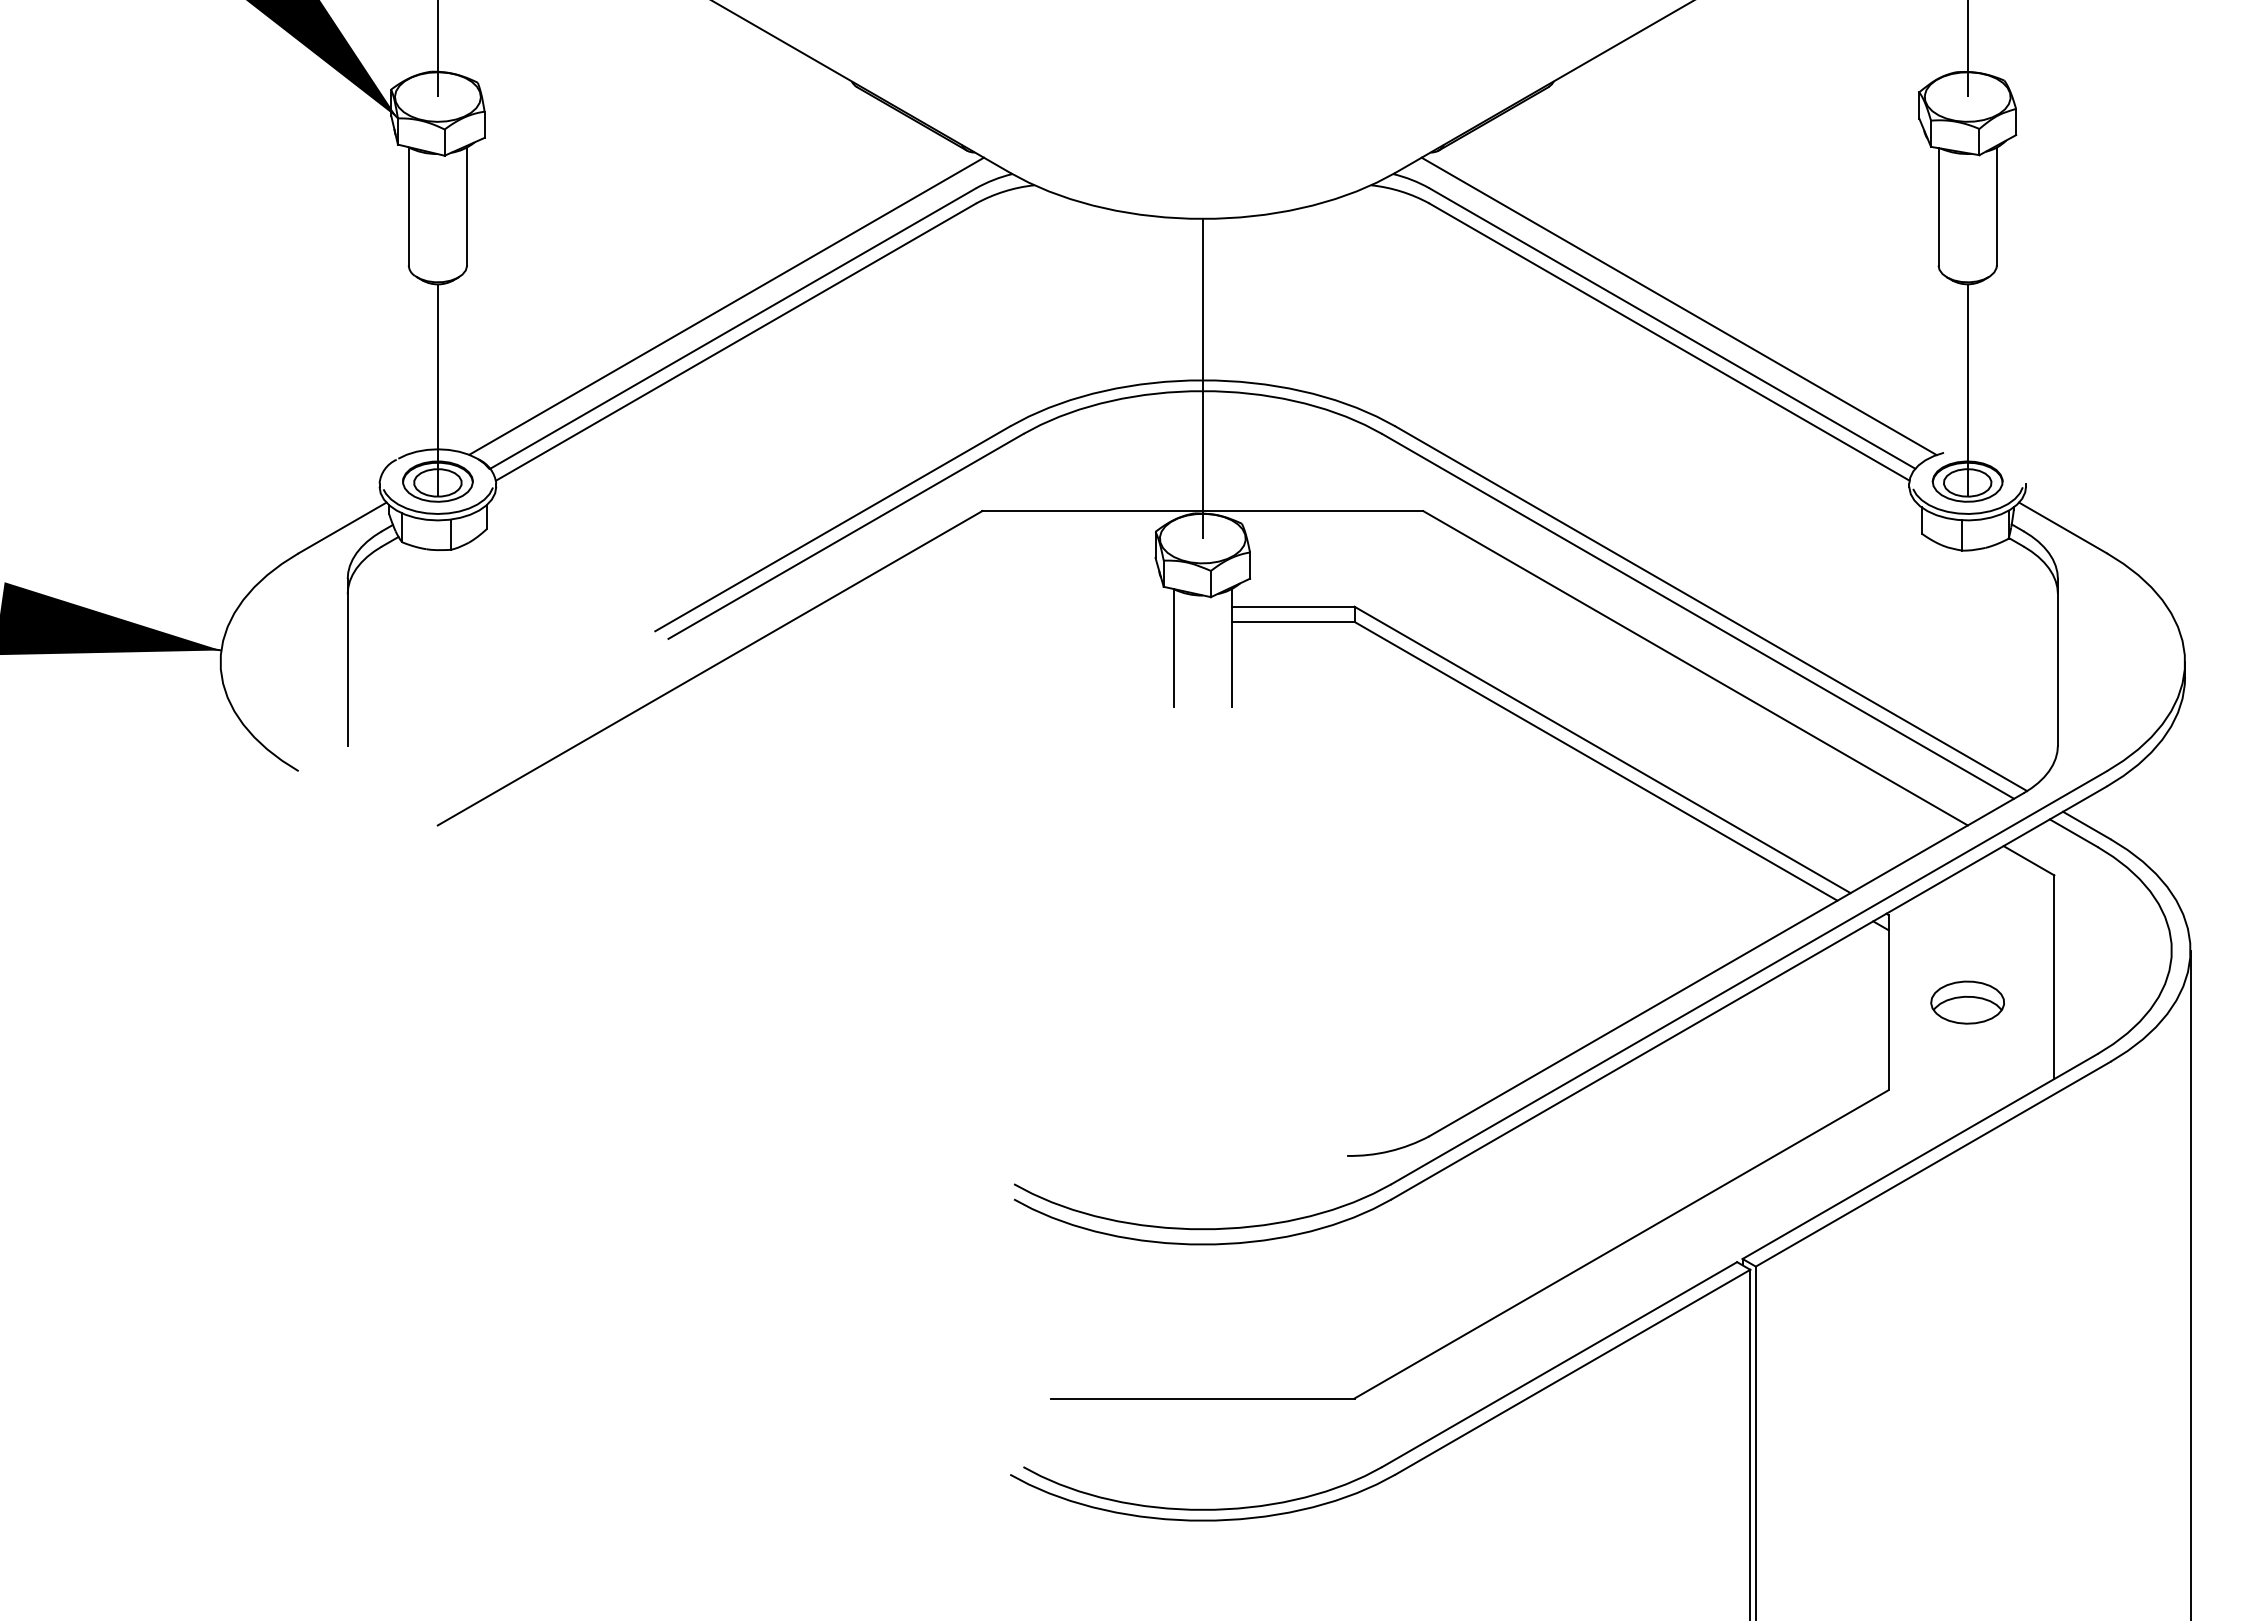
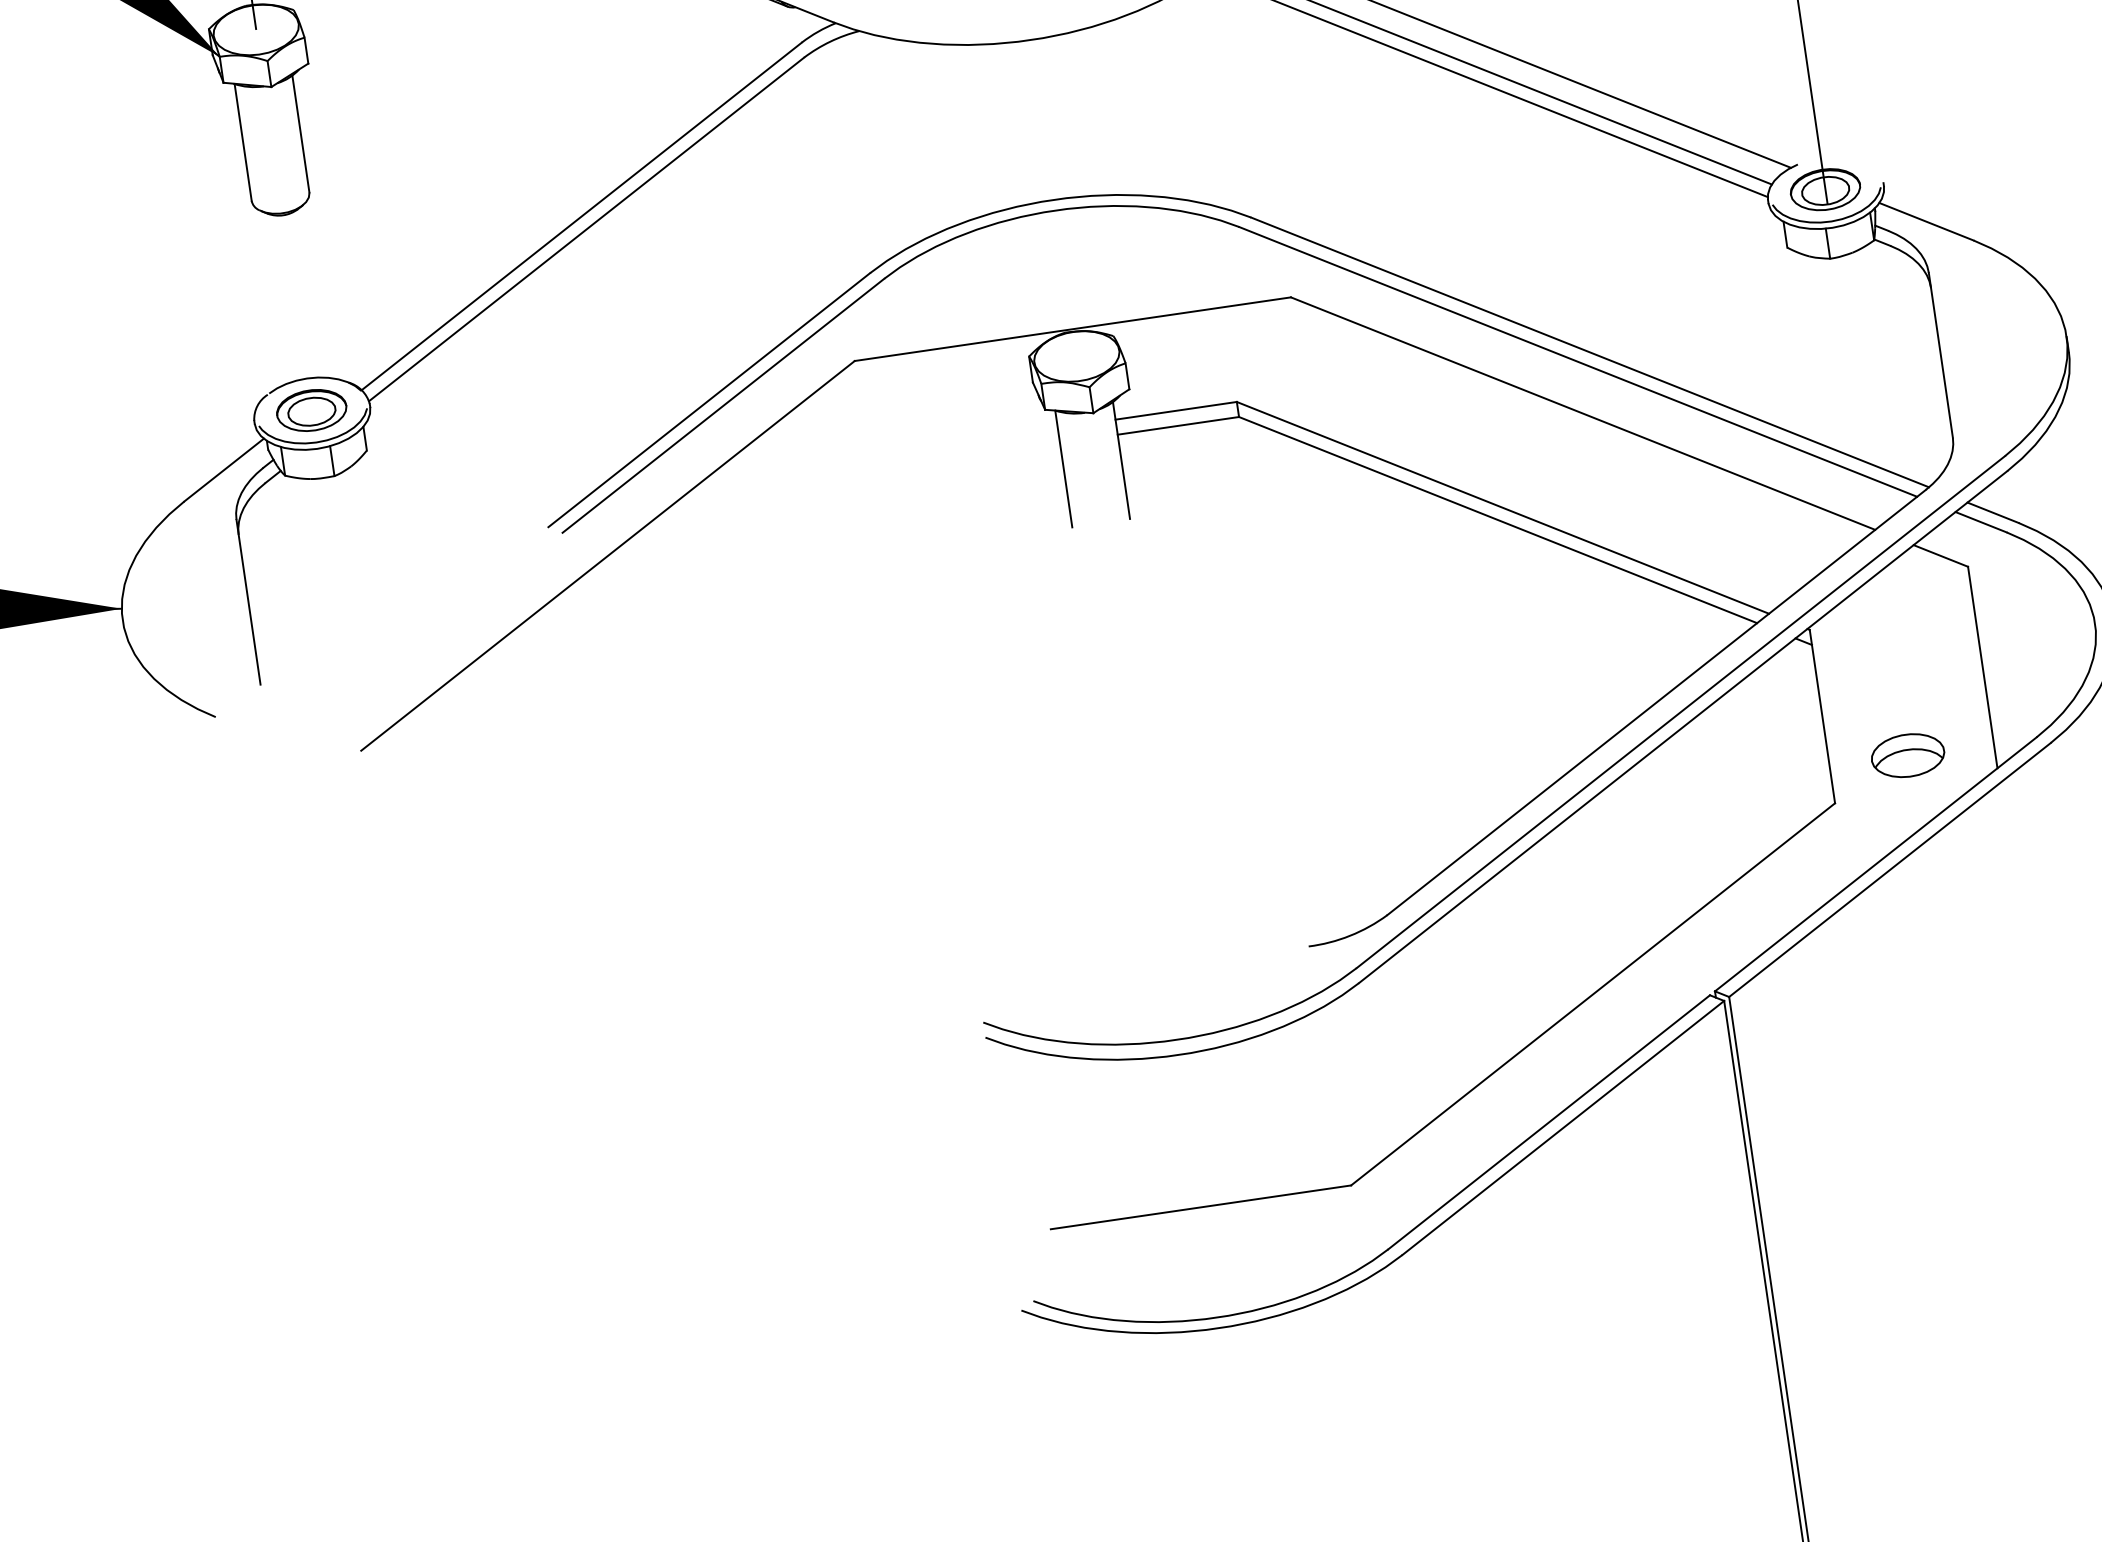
line: (726, 305) -> (571, 194), removed
line: (1202, 378) -> (1053, 198), removed
line: (437, 390) -> (298, 320), removed
part: (1967, 1002) -> (1907, 755), moved

